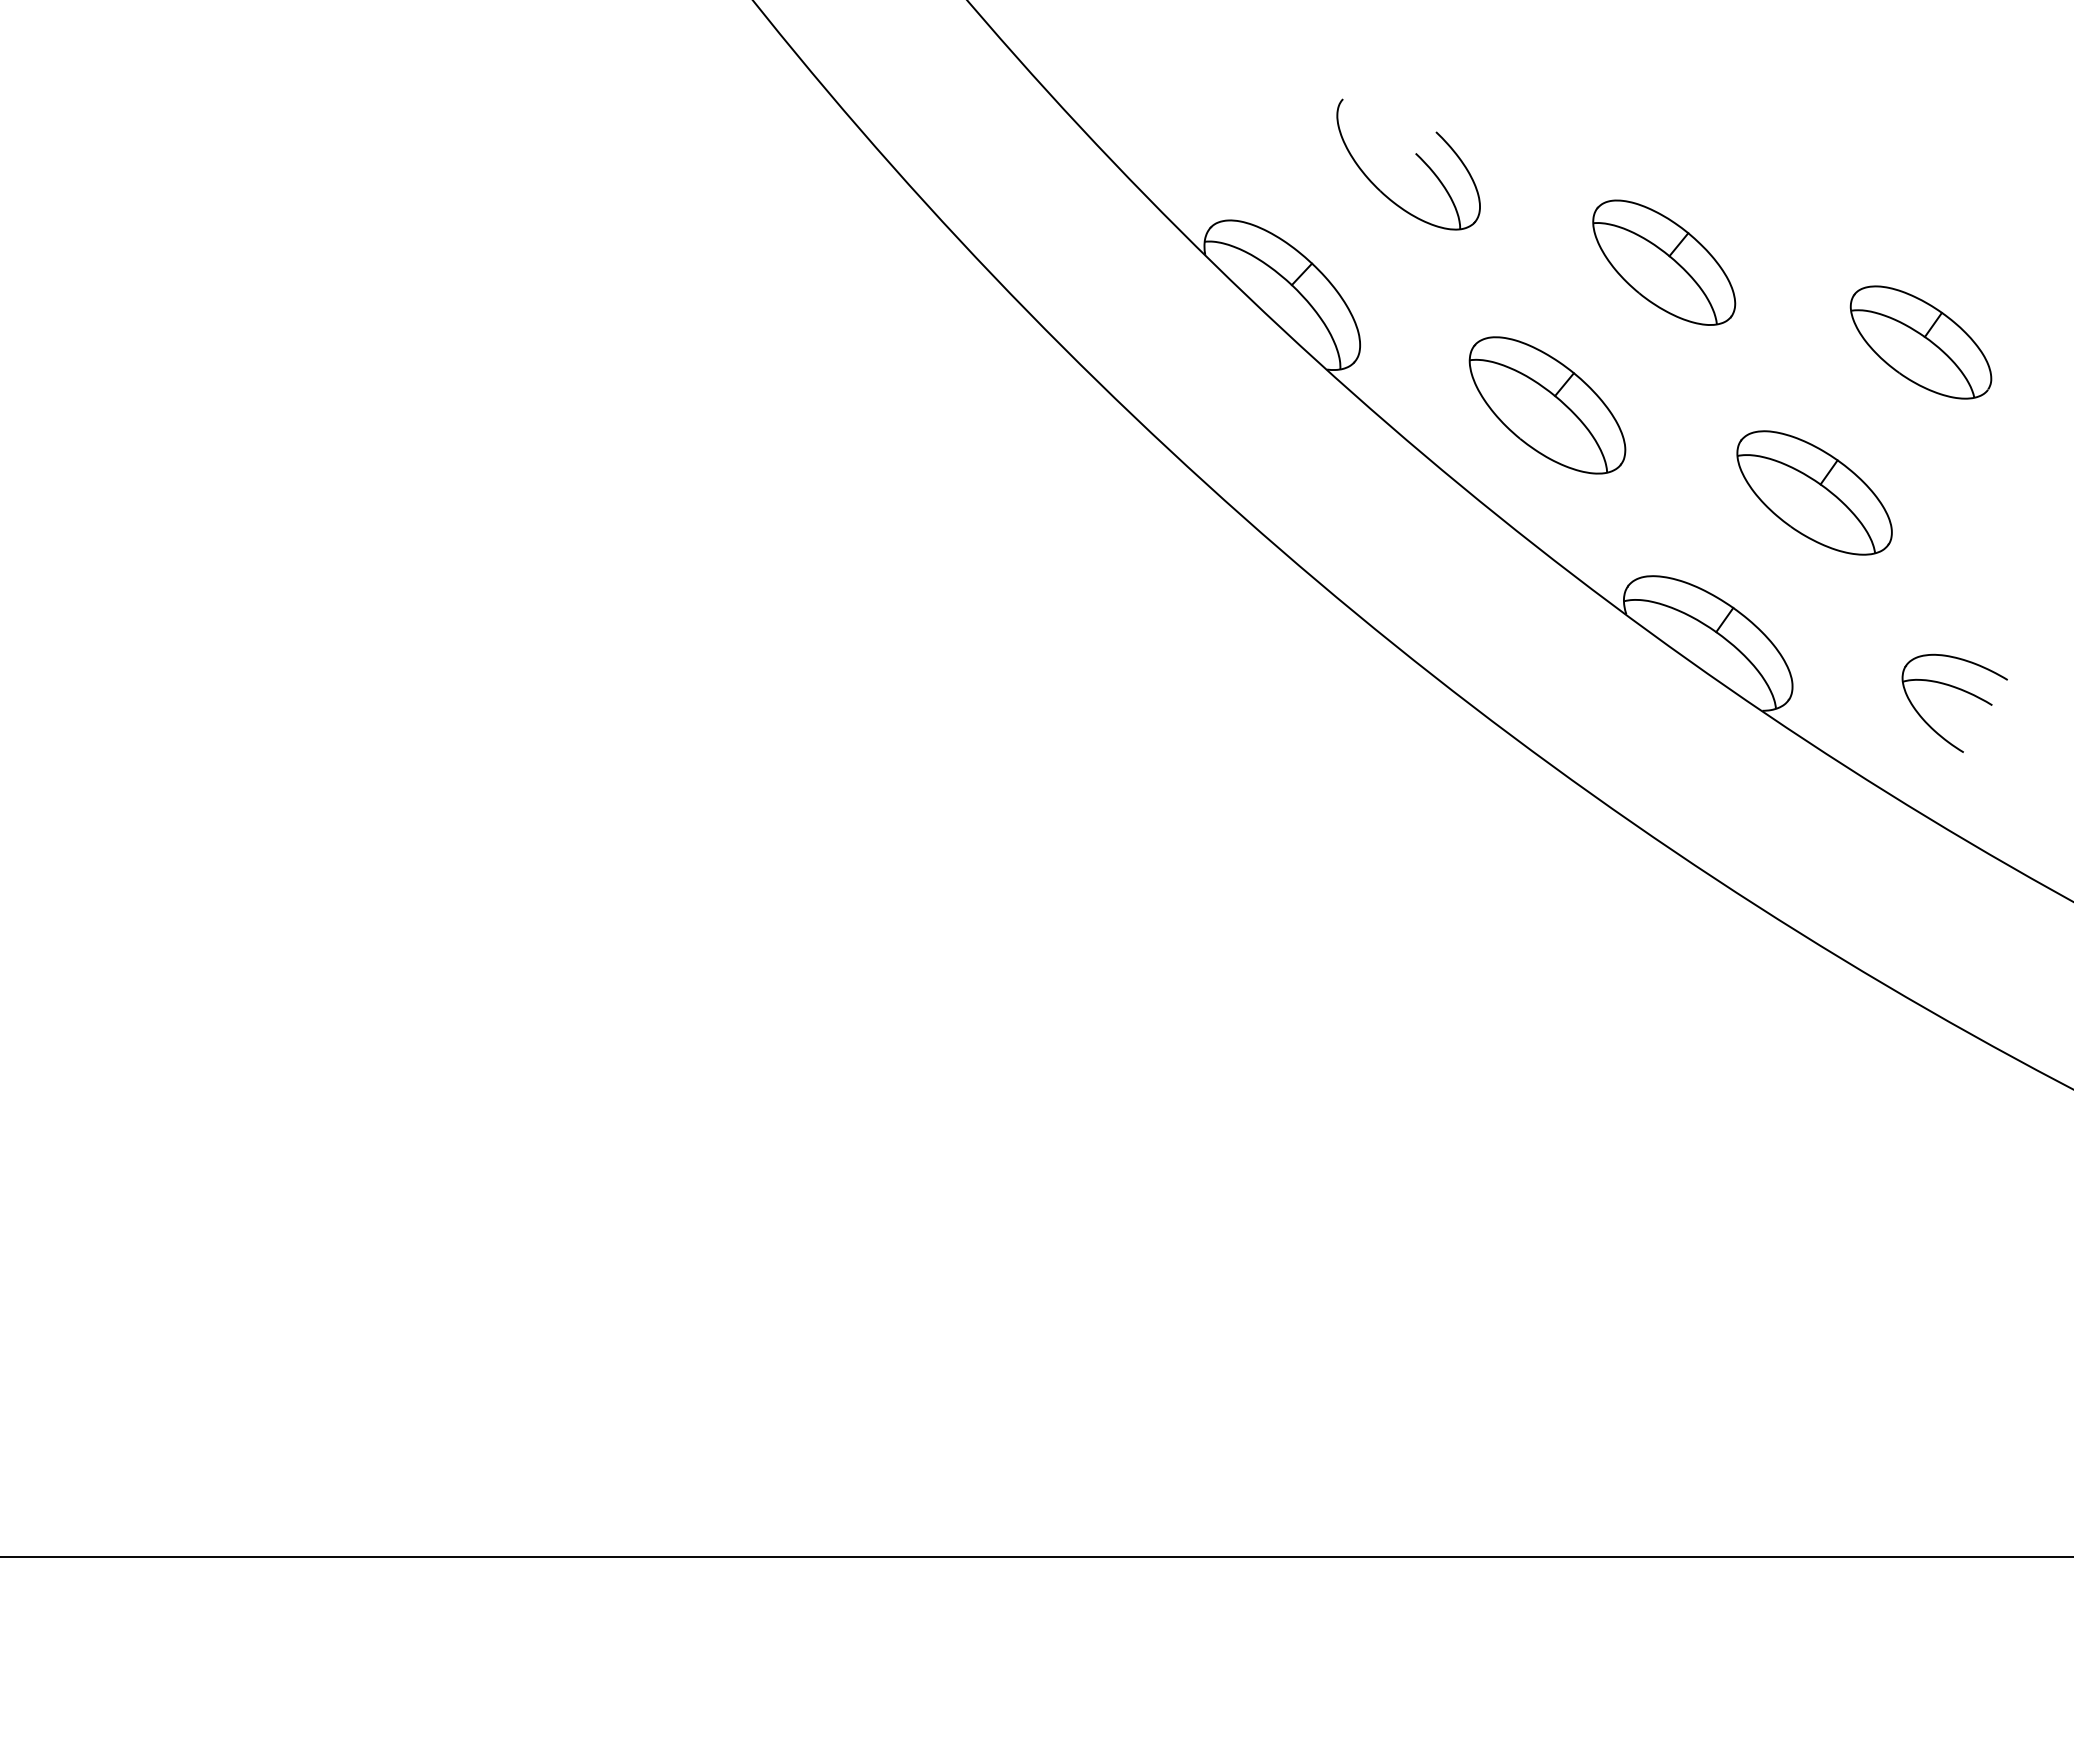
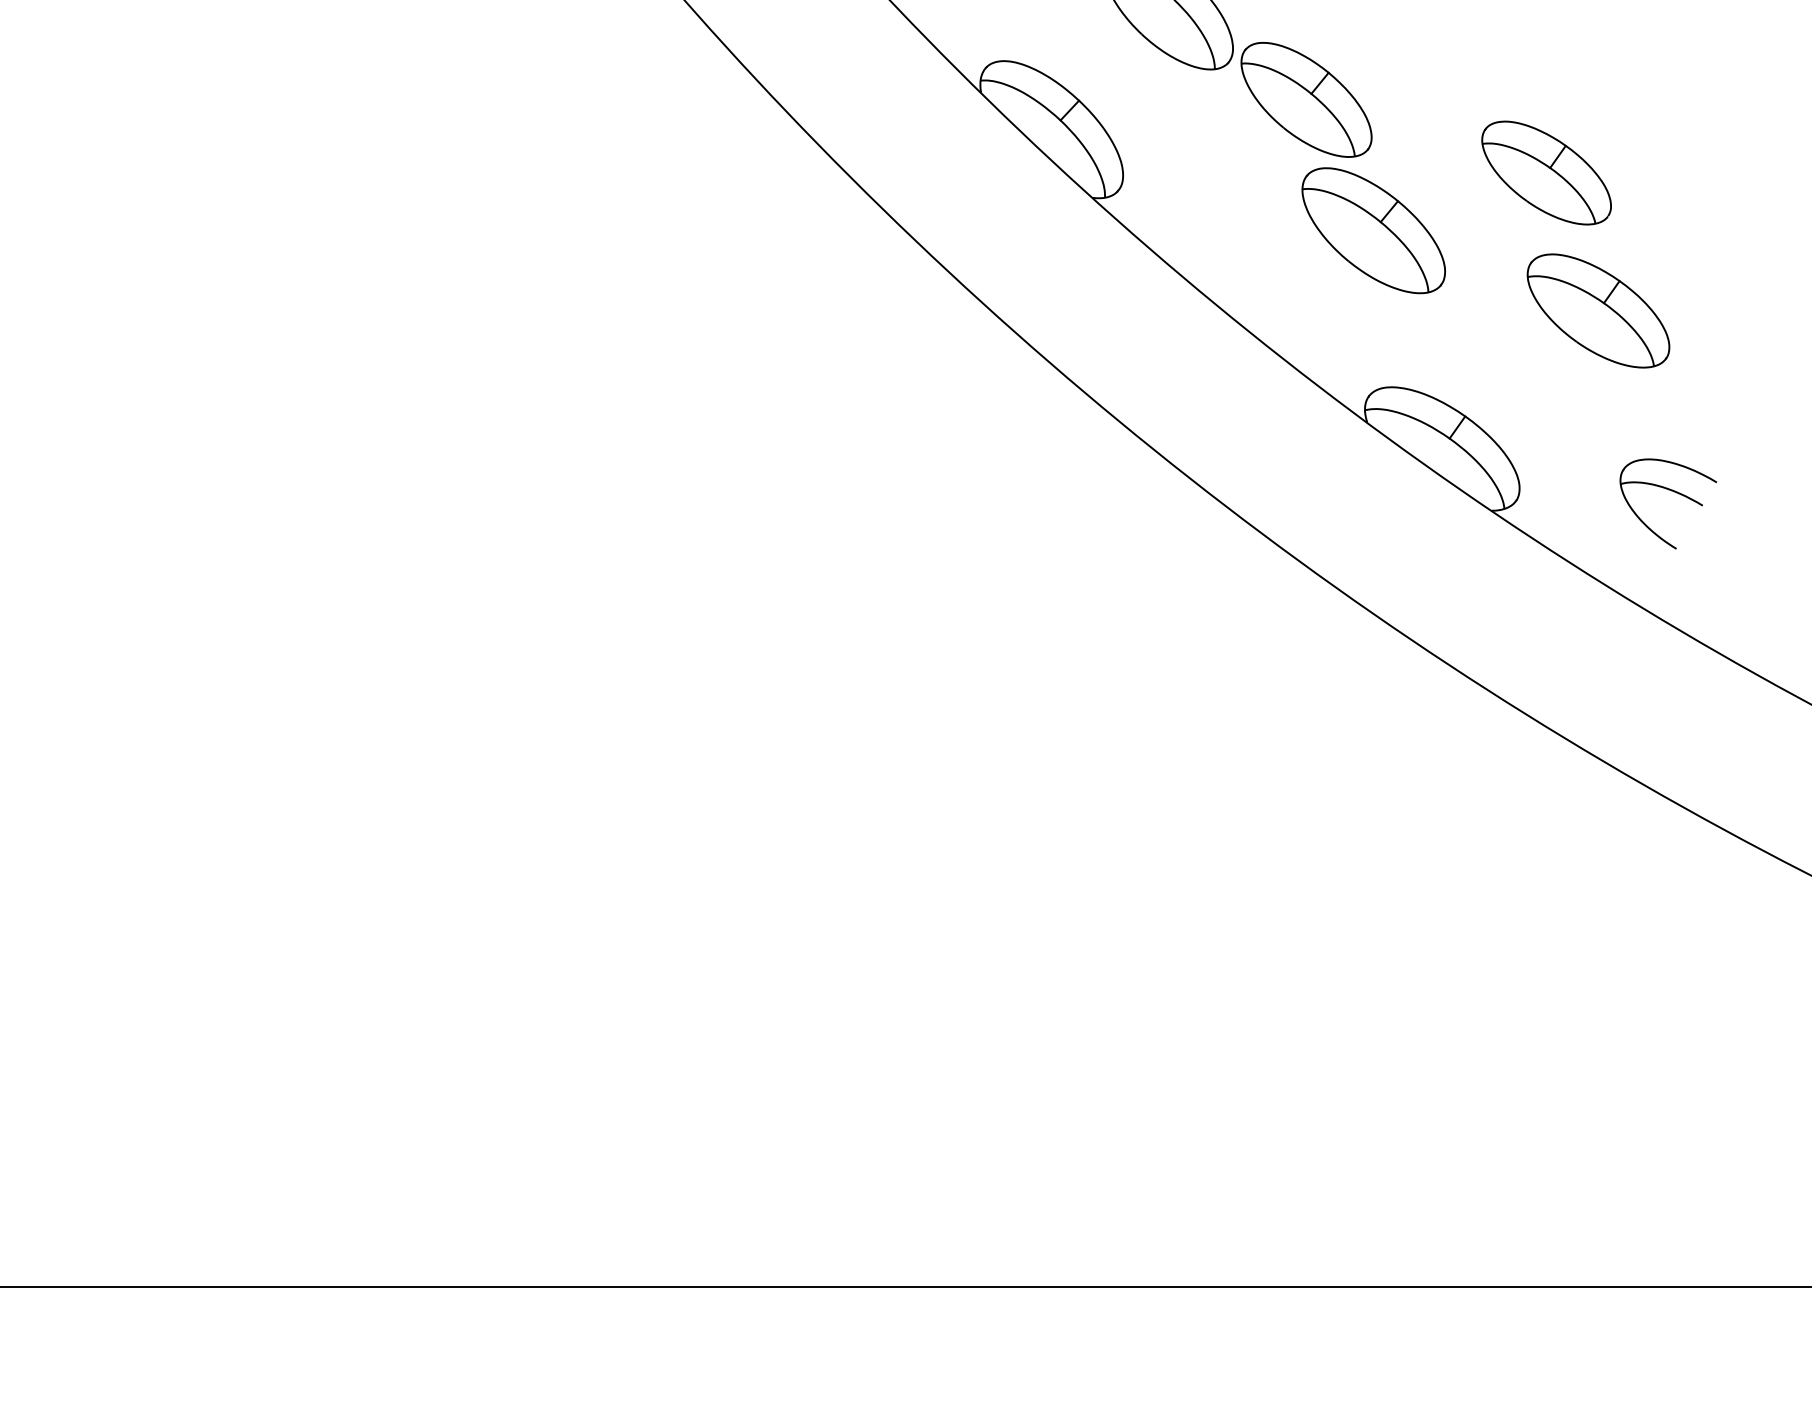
part: (1664, 262) -> (1306, 99), moved
part: (1920, 342) -> (1546, 173), moved
part: (1547, 405) -> (1373, 230), moved
part: (1814, 492) -> (1598, 310), moved

